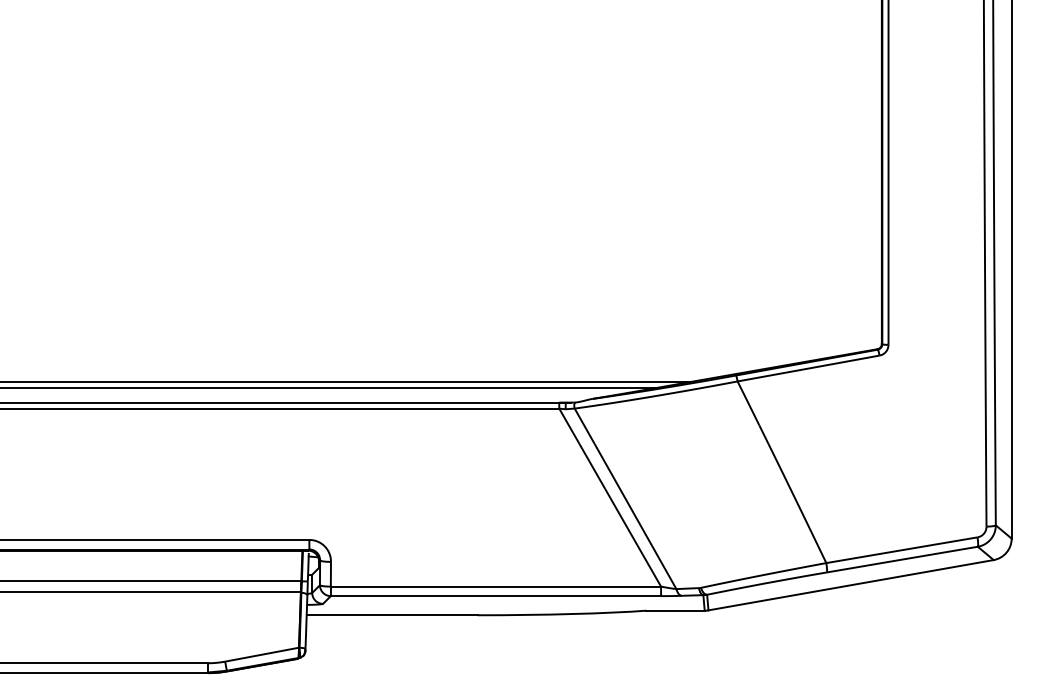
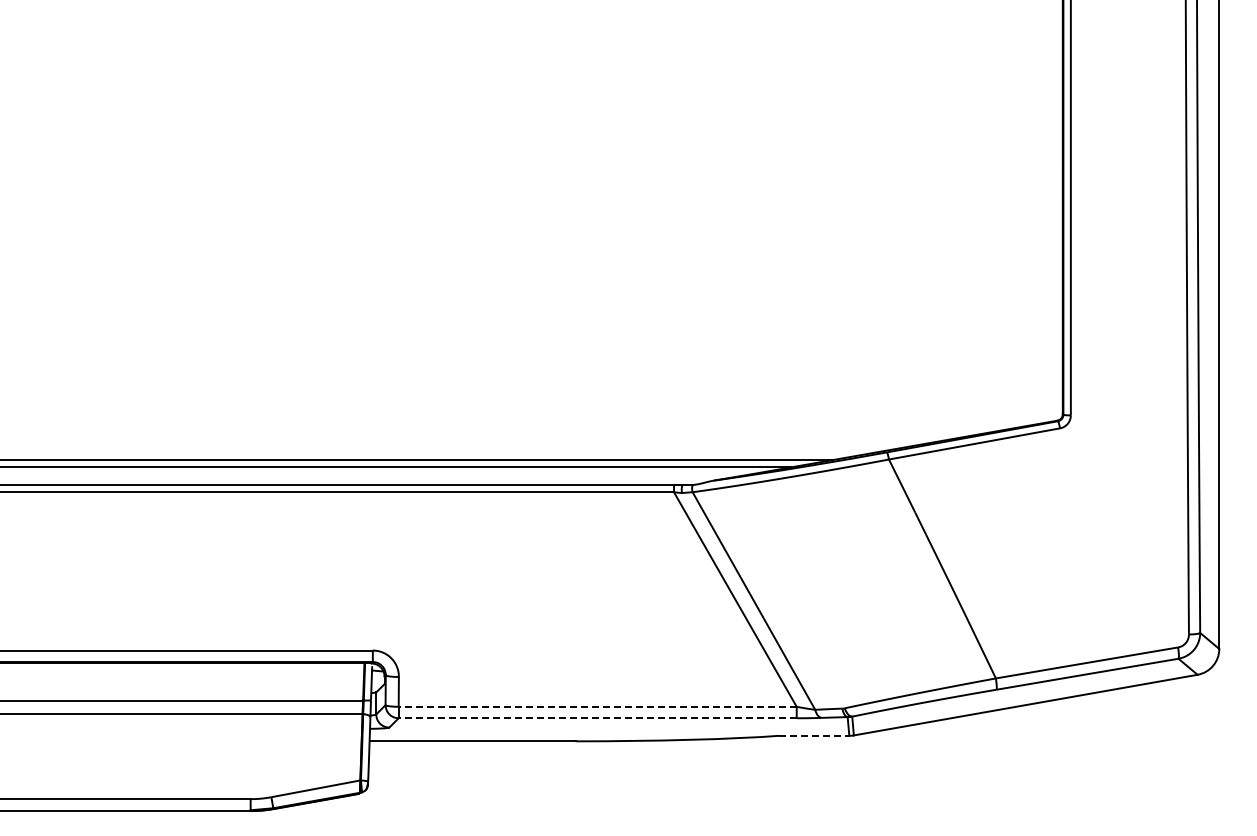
line: (495, 586) -> (597, 706), solid -> dashed
line: (495, 596) -> (597, 718), solid -> dashed
line: (675, 610) -> (814, 735), solid -> dashed

